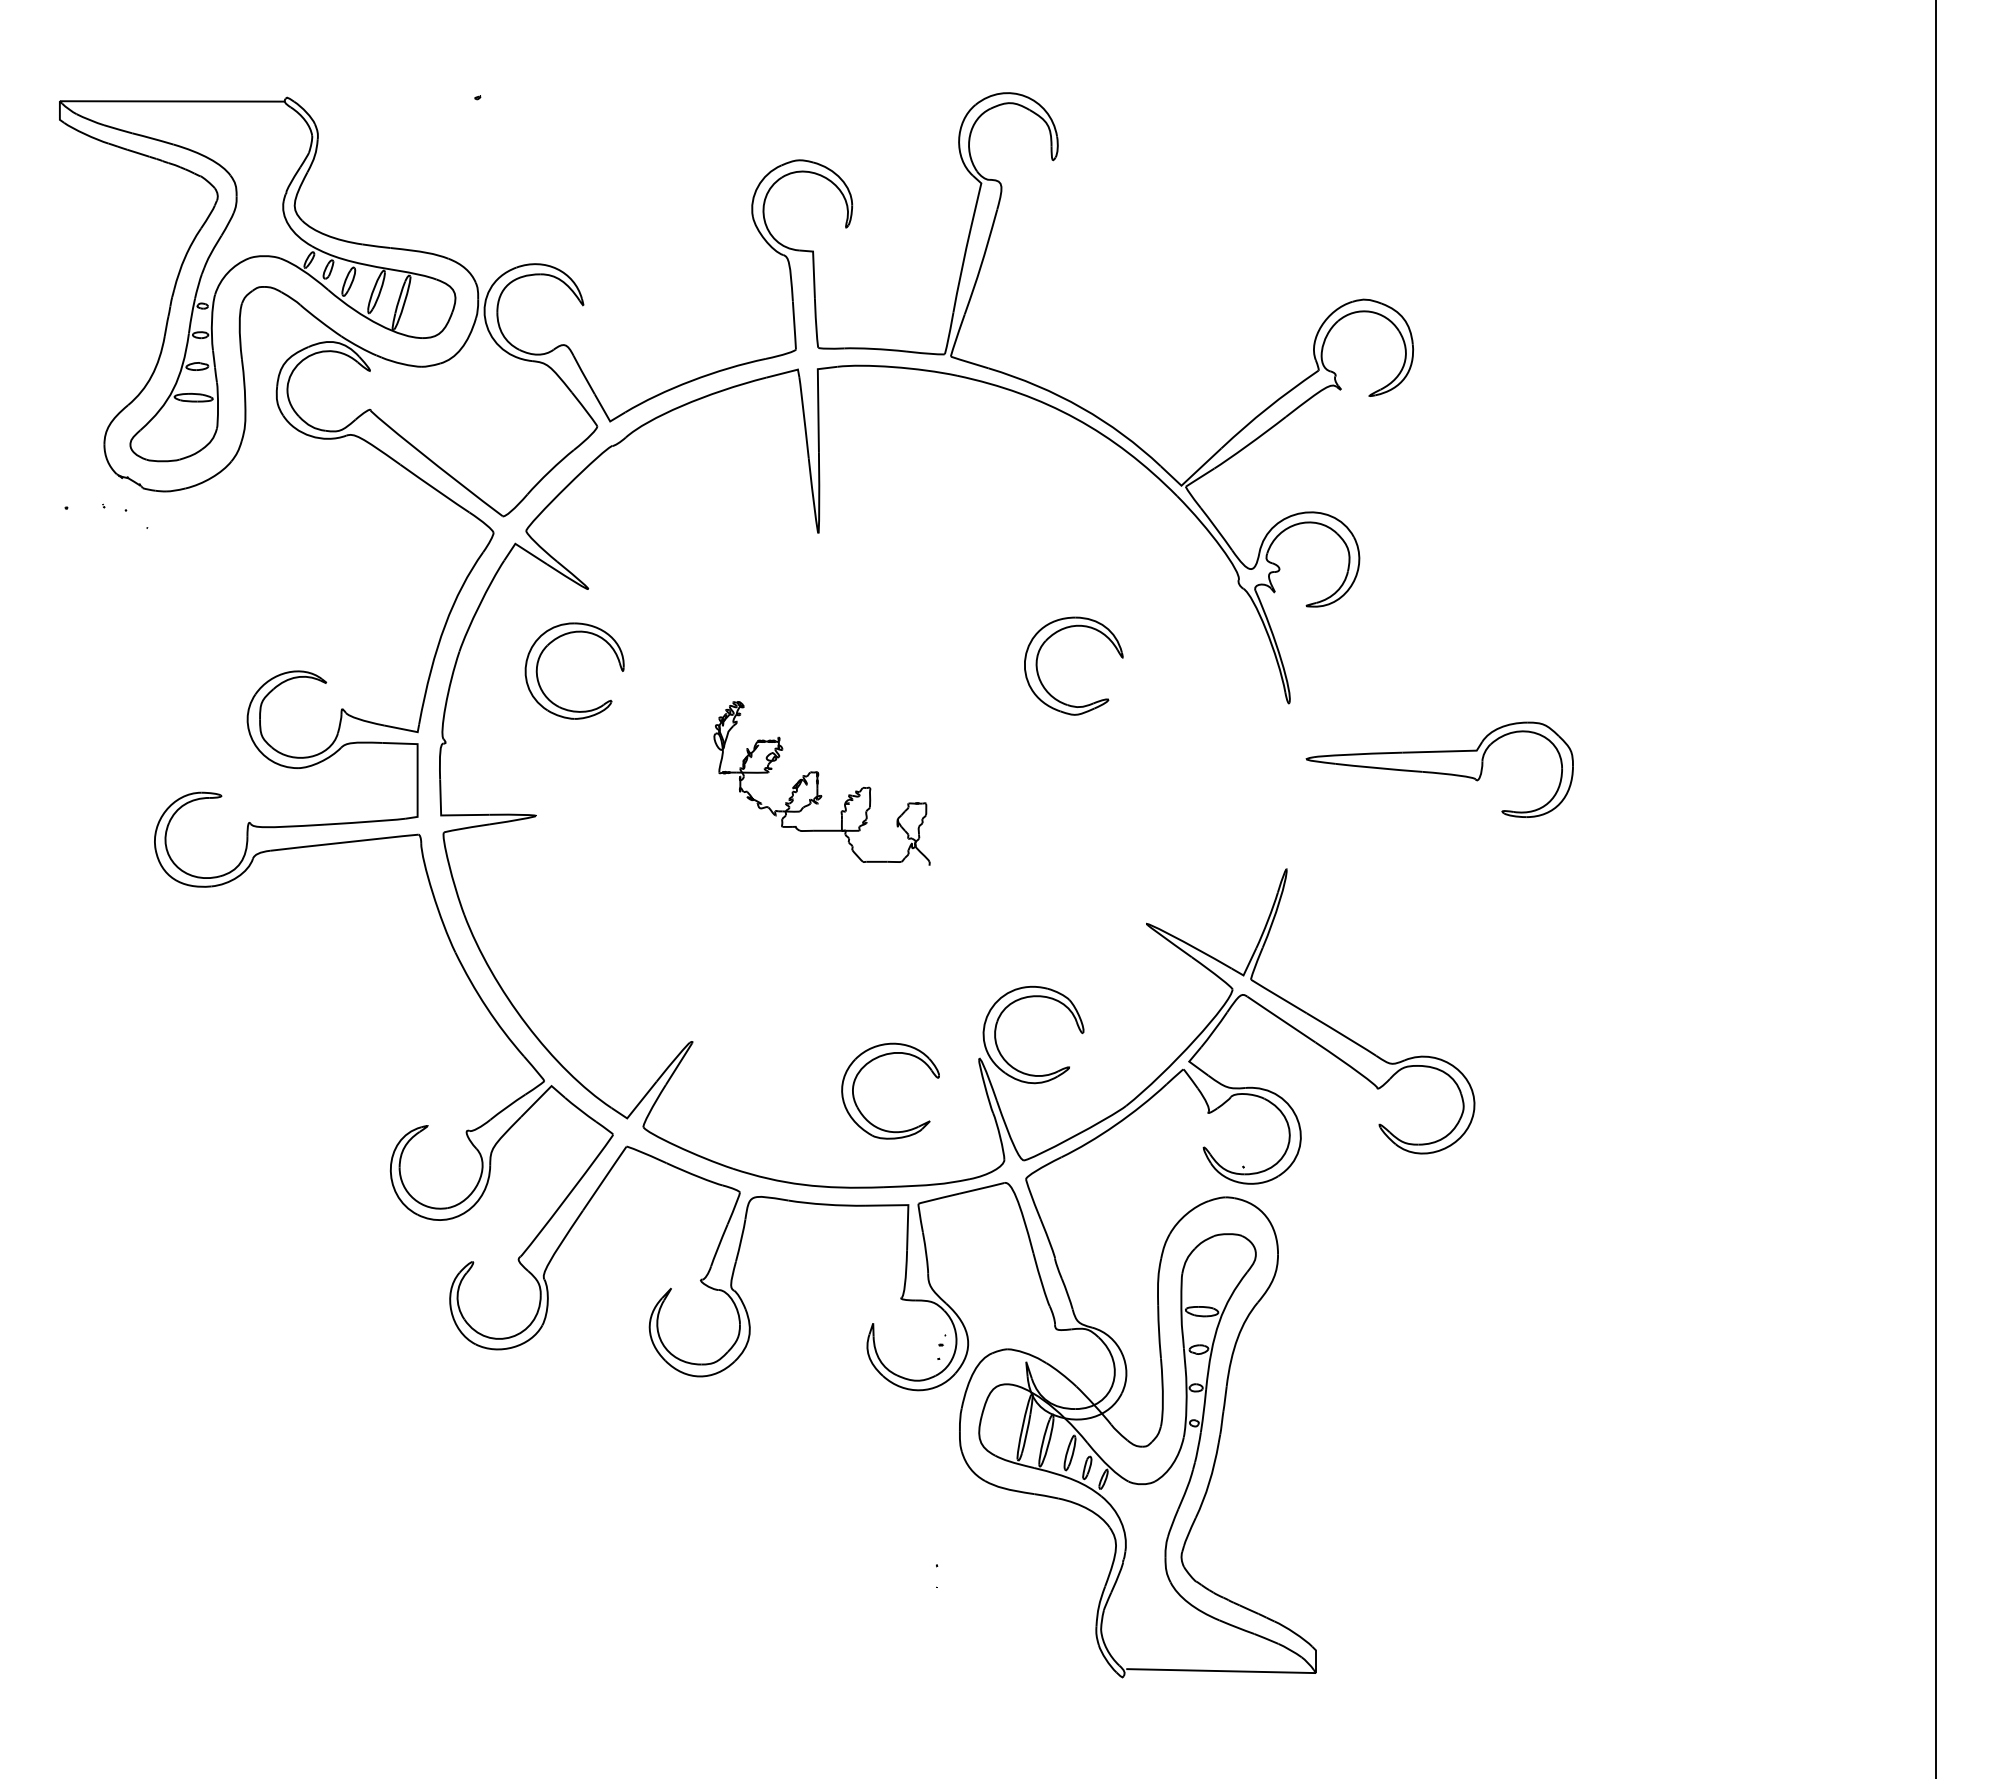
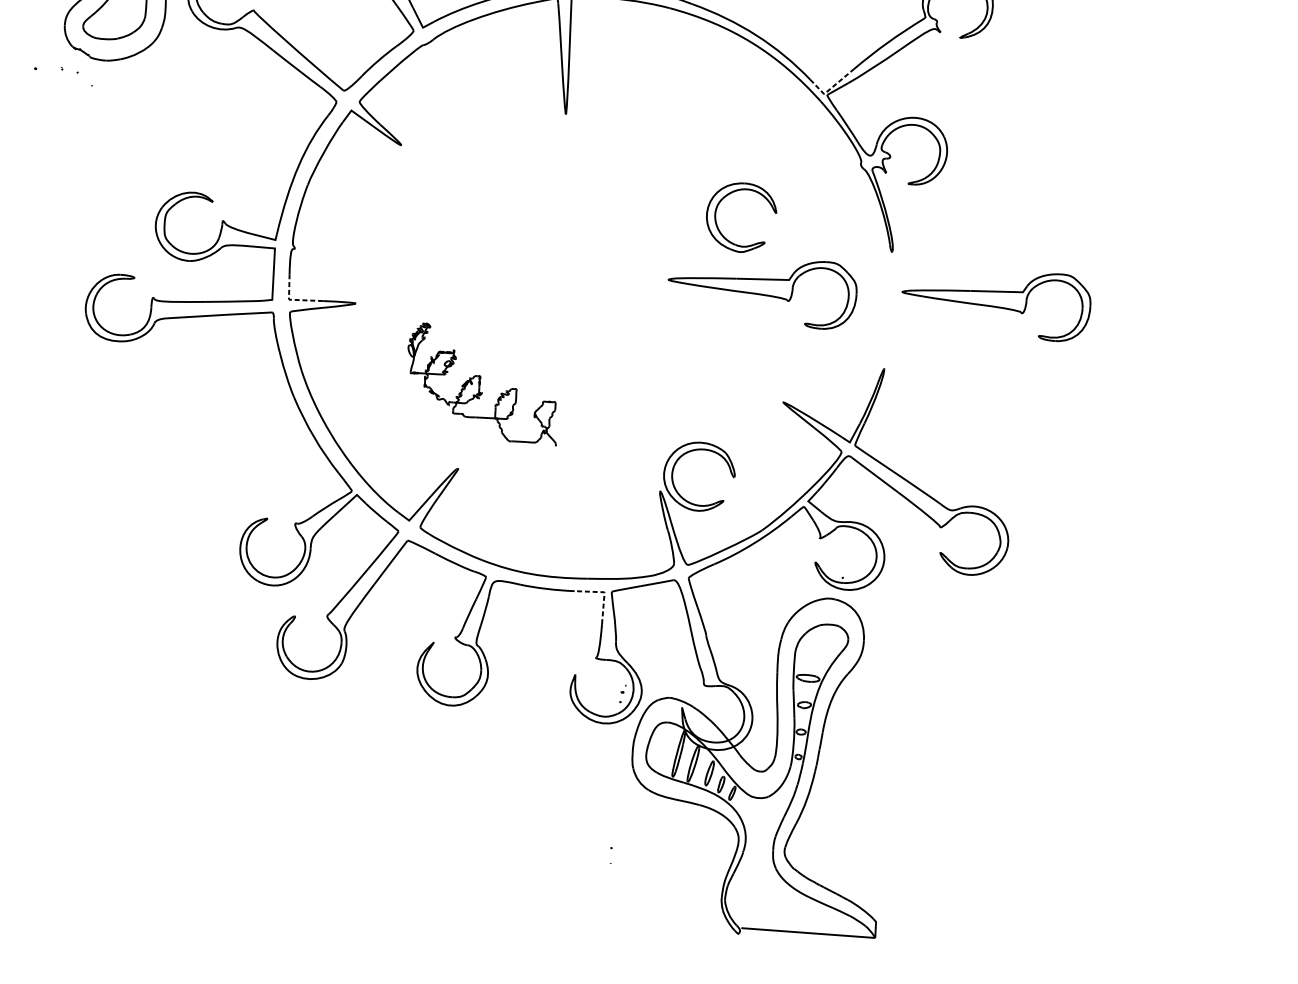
line: (1190, 476) -> (830, 88), solid -> dashed
part: (550, 644) -> (372, 183), removed
part: (1108, 769) -> (762, 291), added
part: (821, 783) -> (482, 384), moved
line: (447, 815) -> (293, 299), solid -> dashed
part: (872, 1061) -> (584, 489), removed
line: (908, 1206) -> (604, 593), solid -> dashed

